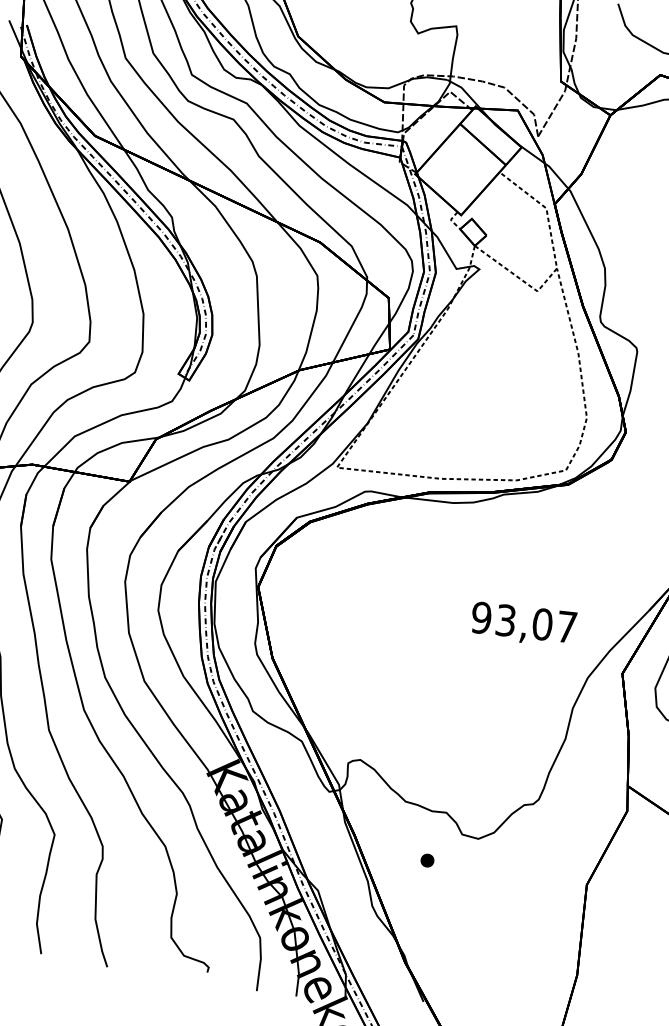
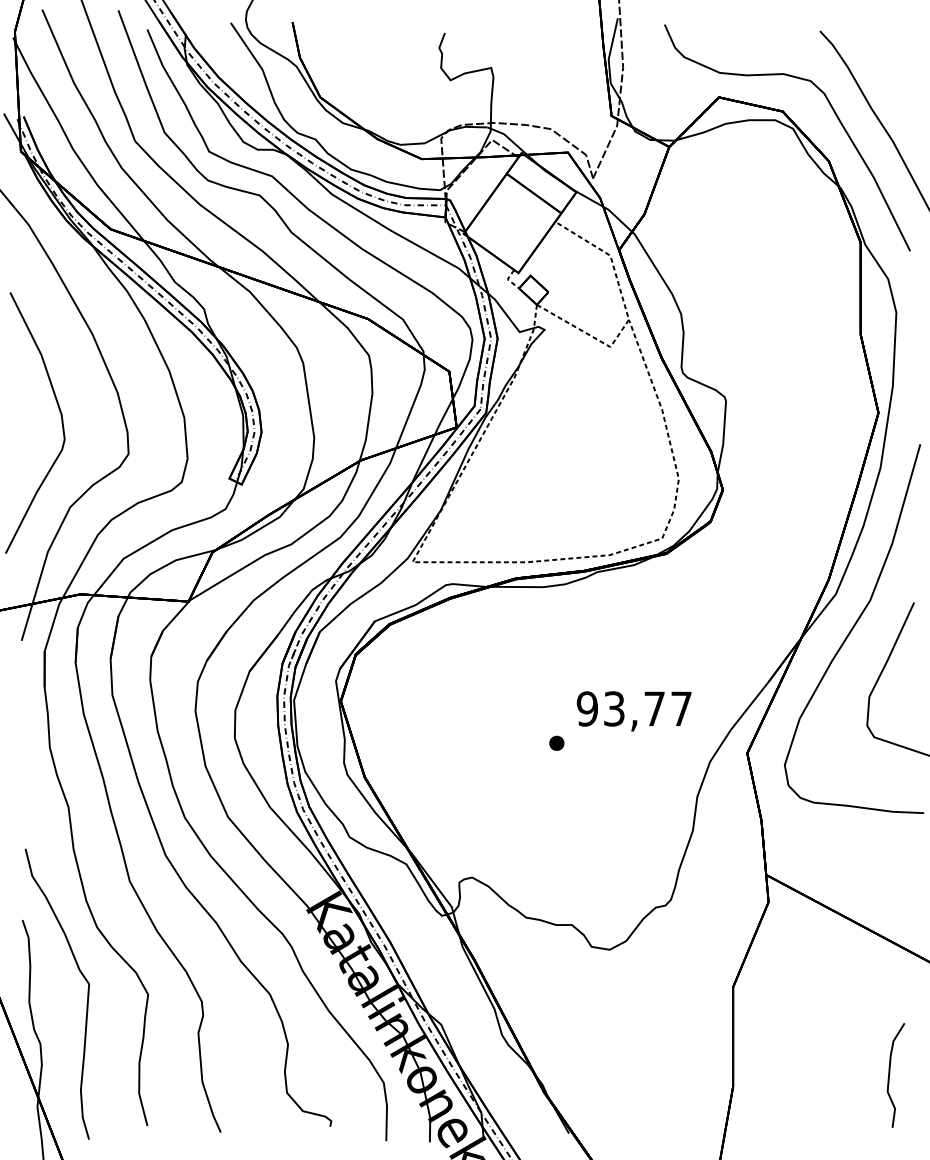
text: (542, 624) -> (654, 708), 93,07 -> 93,77
part: (427, 859) -> (556, 742), moved

